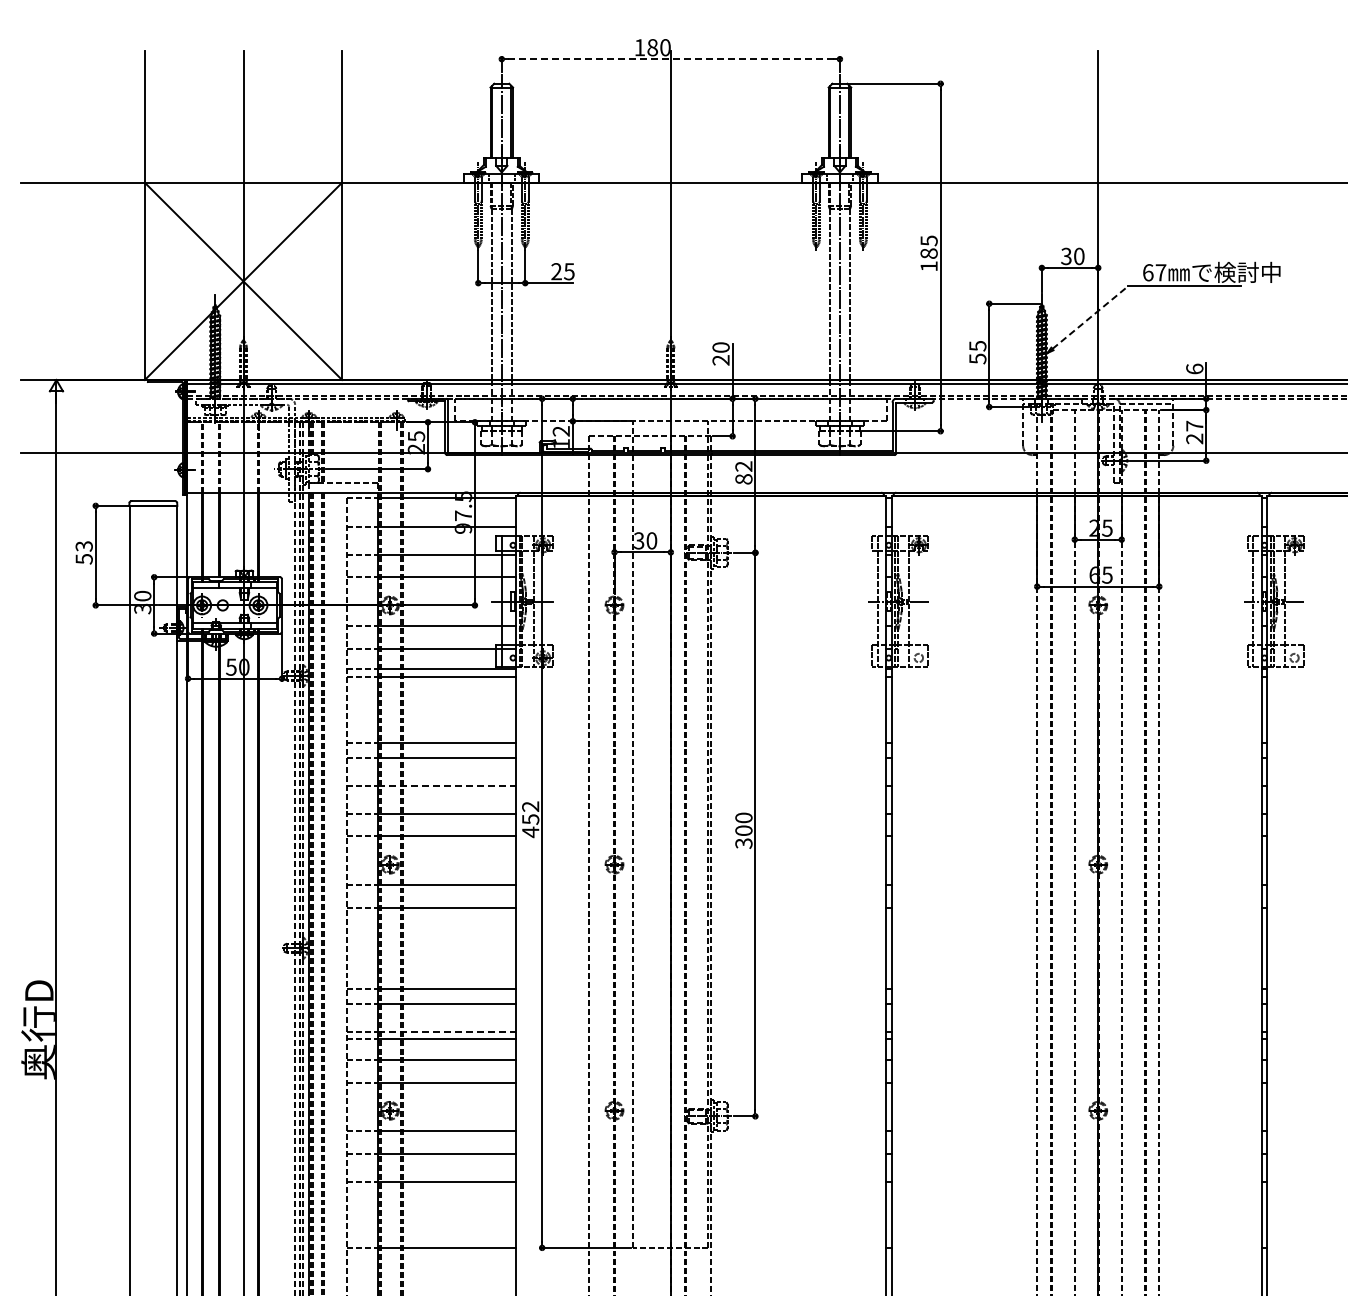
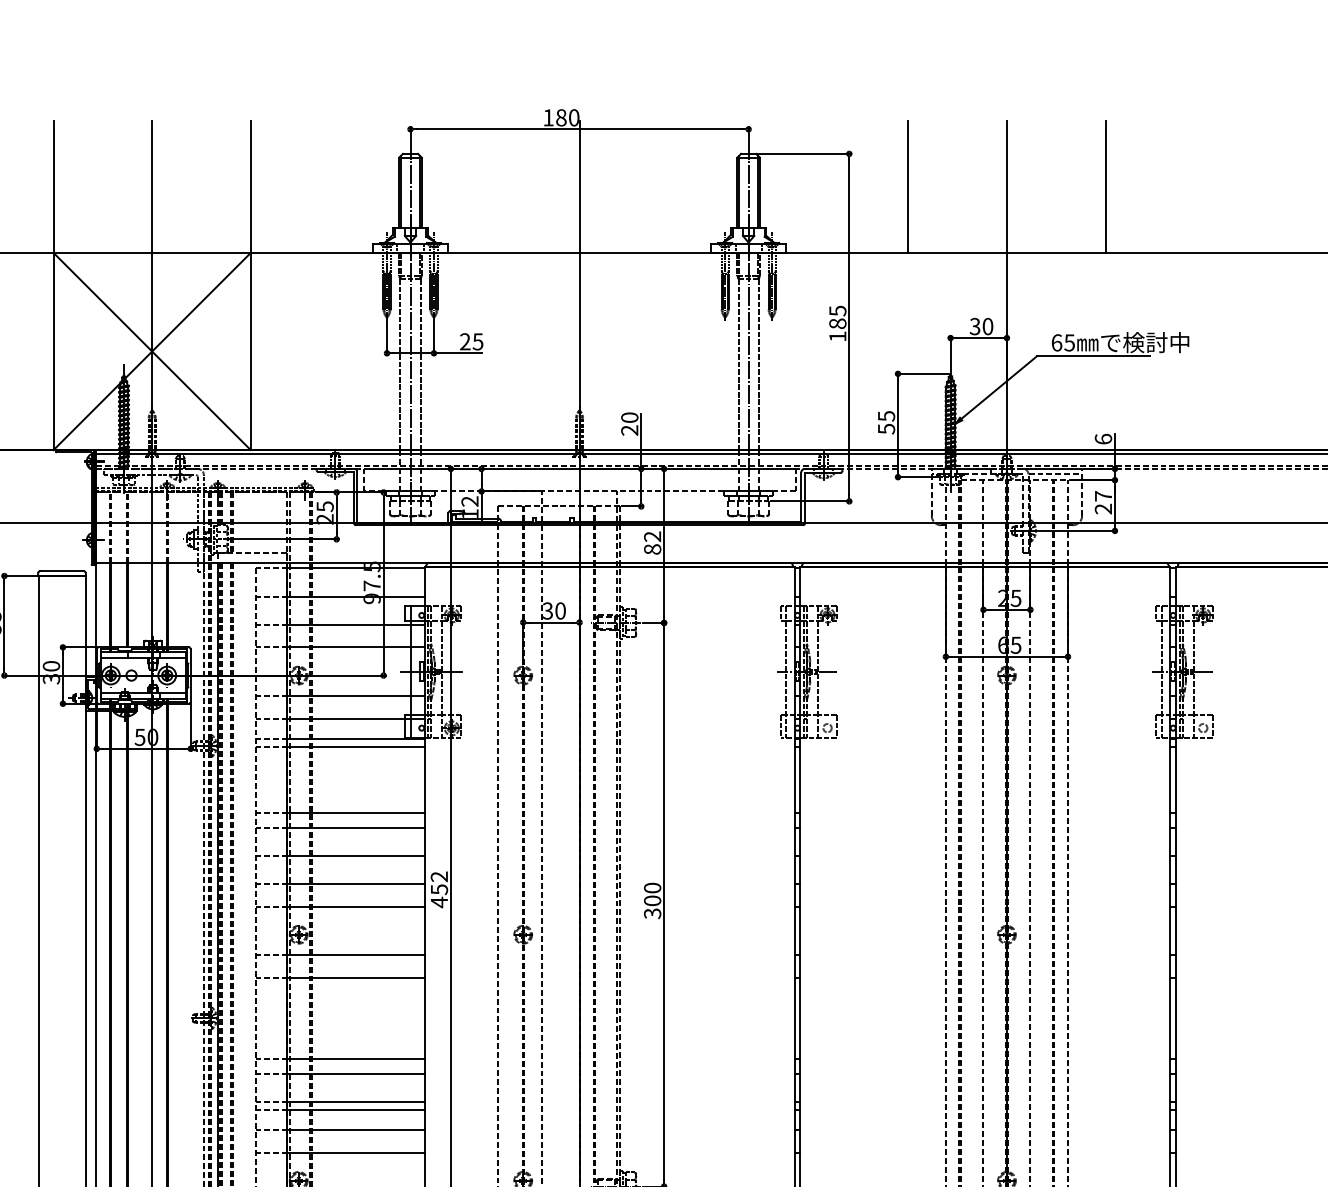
line: (670, 59) -> (579, 129), dashed -> solid
line: (999, 116) -> (908, 186), added
line: (1196, 116) -> (1105, 186), added
text: (1160, 272) -> (1069, 342), 67 -> 65
line: (1090, 317) -> (999, 387), dashed -> solid
line: (447, 785) -> (356, 855), dashed -> solid
line: (447, 1031) -> (356, 1101), dashed -> solid

